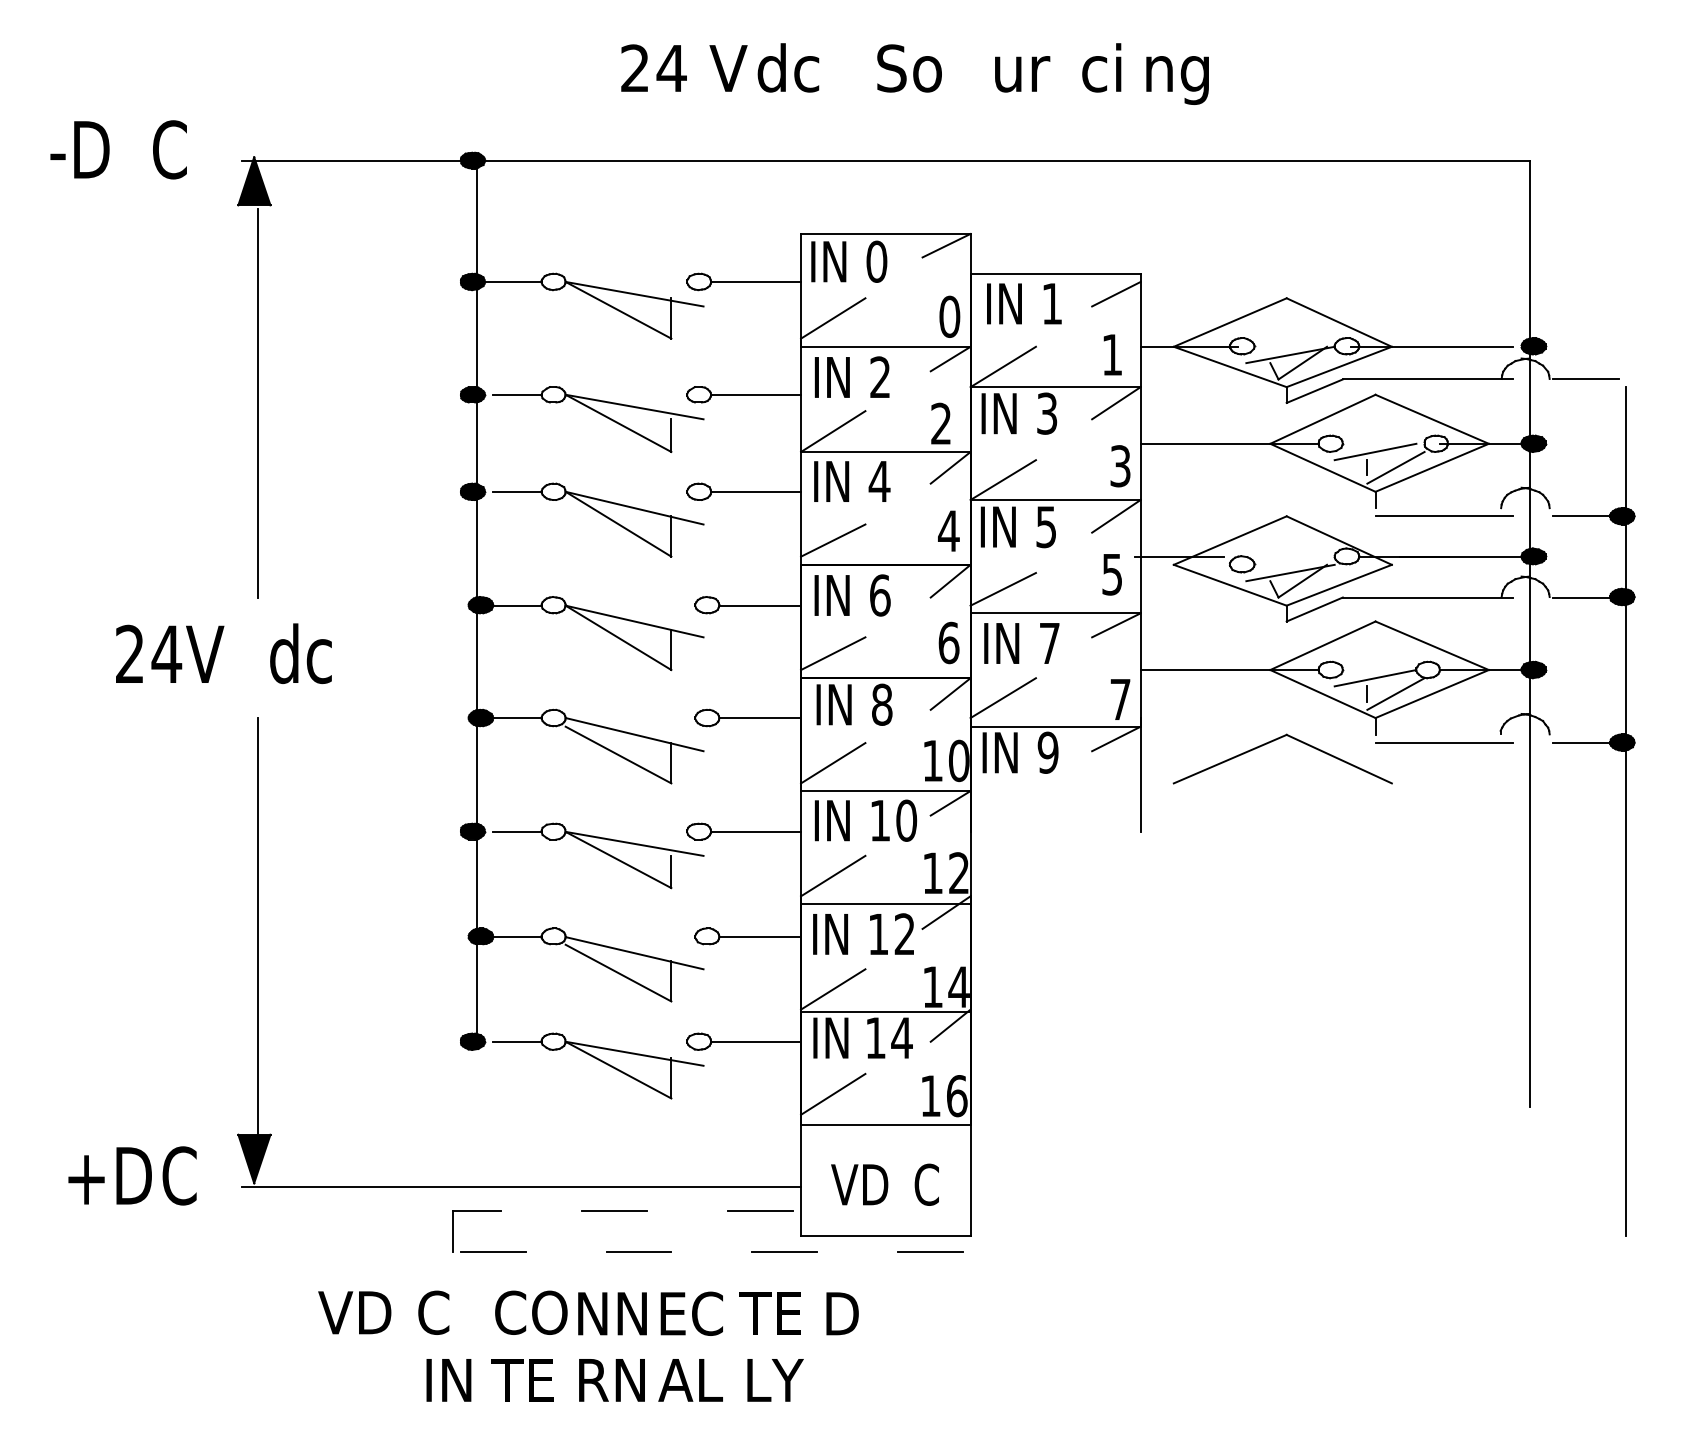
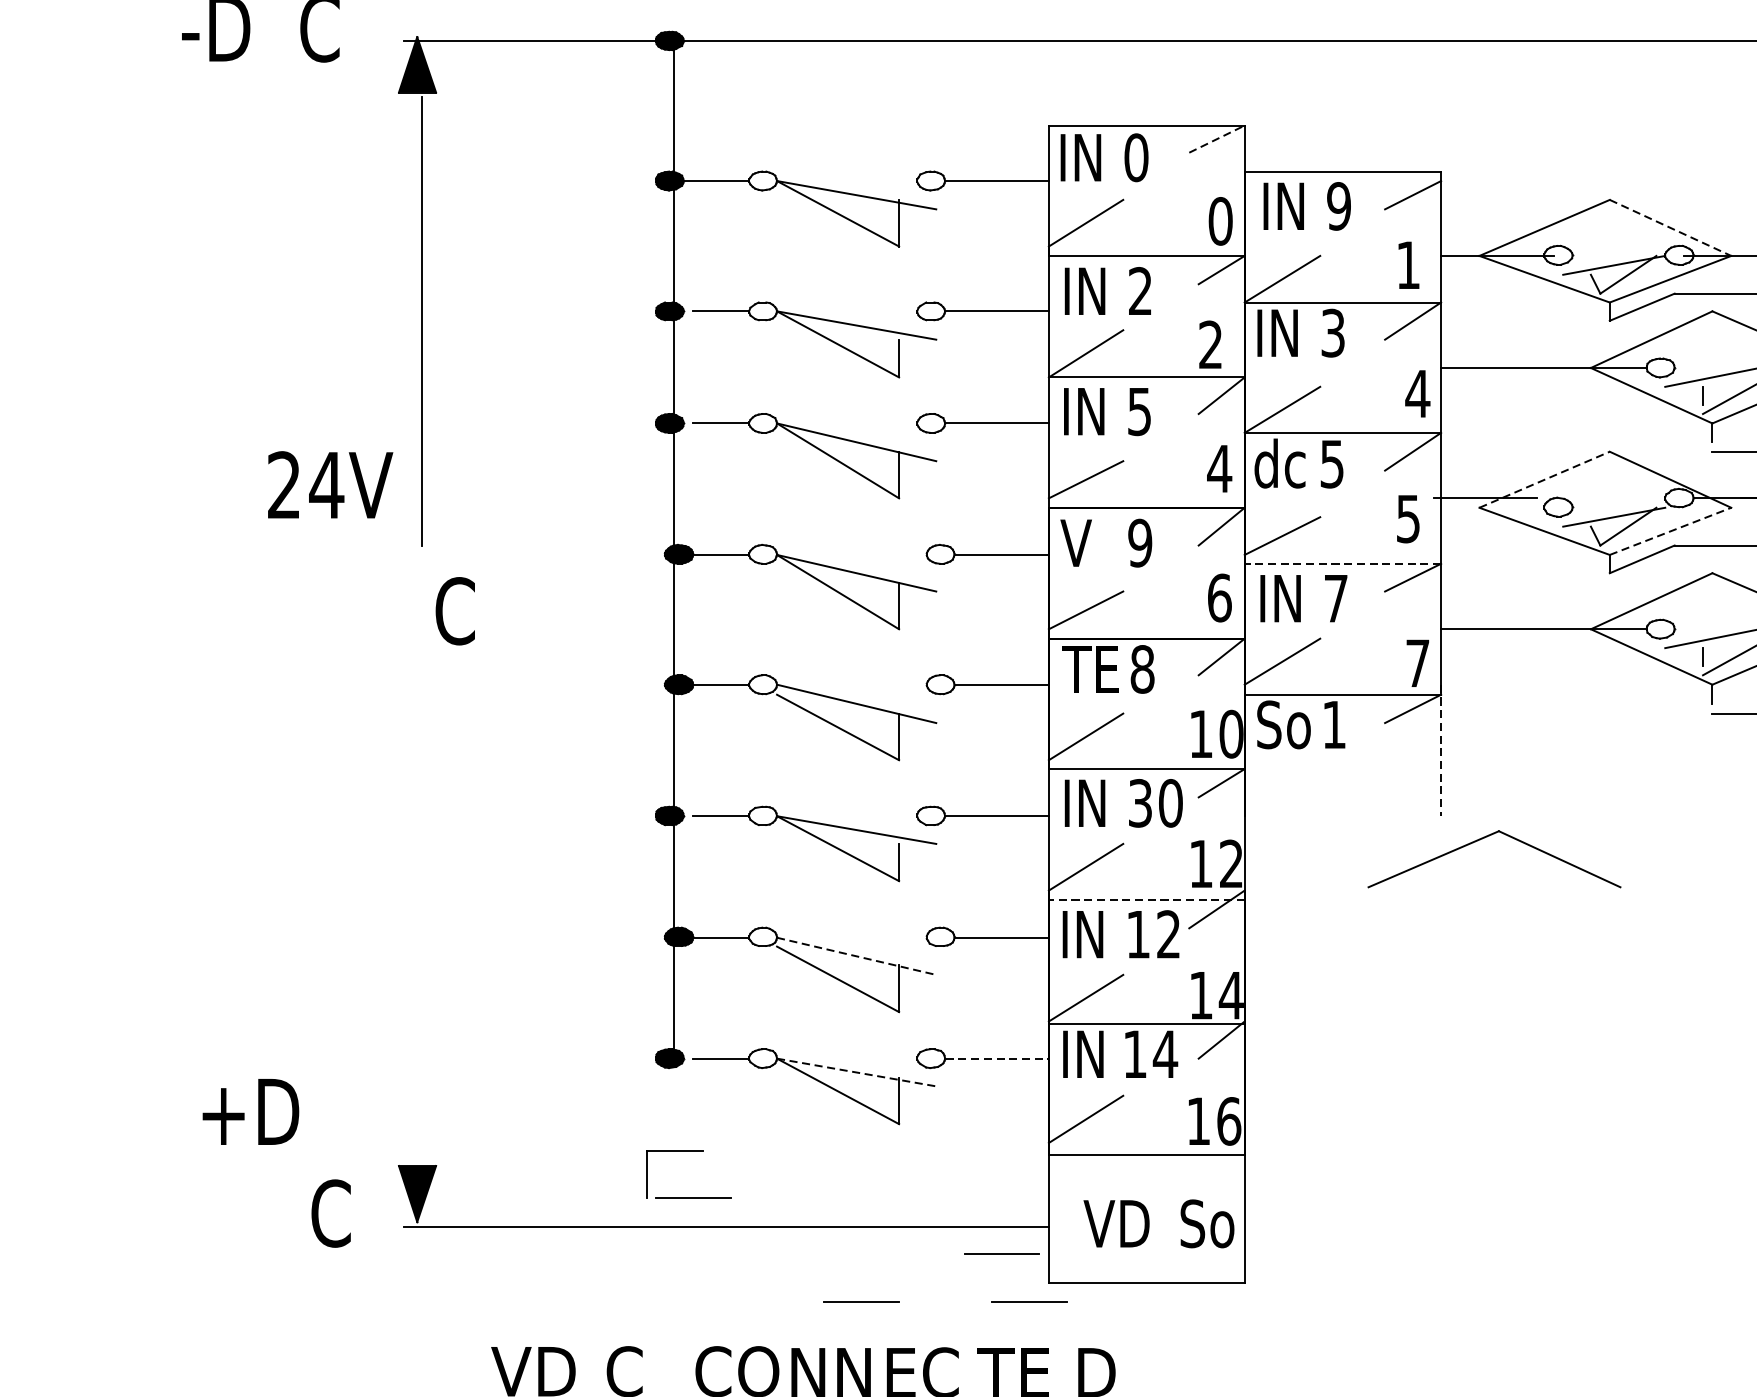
line: (946, 245) -> (1216, 138), solid -> dashed
text: (1051, 303) -> (1338, 205), 1 -> 9
line: (1339, 322) -> (1670, 227), solid -> dashed
text: (1120, 466) -> (1417, 394), 3 -> 4
text: (879, 481) -> (1139, 411), 4 -> 5
text: (1001, 526) -> (1280, 463), IN -> dc
line: (1230, 540) -> (1544, 479), solid -> dashed
line: (1339, 585) -> (1670, 531), solid -> dashed
text: (830, 595) -> (1082, 543), IN -> V
text: (879, 595) -> (1139, 543), 6 -> 9
line: (1055, 613) -> (1342, 563), solid -> dashed
text: (170, 653) -> (330, 484), moved
text: (300, 653) -> (470, 610), dc -> C
text: (836, 704) -> (1089, 669), IN -> TE
part: (1274, 741) -> (1484, 838), moved
text: (1004, 752) -> (1283, 724), IN -> So
text: (1047, 752) -> (1333, 724), 9 -> 1
line: (1140, 774) -> (1440, 749), solid -> dashed
text: (880, 820) -> (1140, 803), 10 -> 30
line: (885, 904) -> (1146, 900), solid -> dashed
line: (258, 928) -> (422, 927), removed
line: (634, 953) -> (856, 956), solid -> dashed
line: (756, 1041) -> (997, 1058), solid -> dashed
line: (634, 1053) -> (856, 1072), solid -> dashed
text: (109, 1175) -> (250, 1111), moved
text: (937, 1184) -> (1206, 1223), C -> So
line: (614, 1210) -> (833, 1253), removed
part: (489, 1211) -> (689, 1150), moved
line: (930, 1252) -> (1198, 1302), removed

